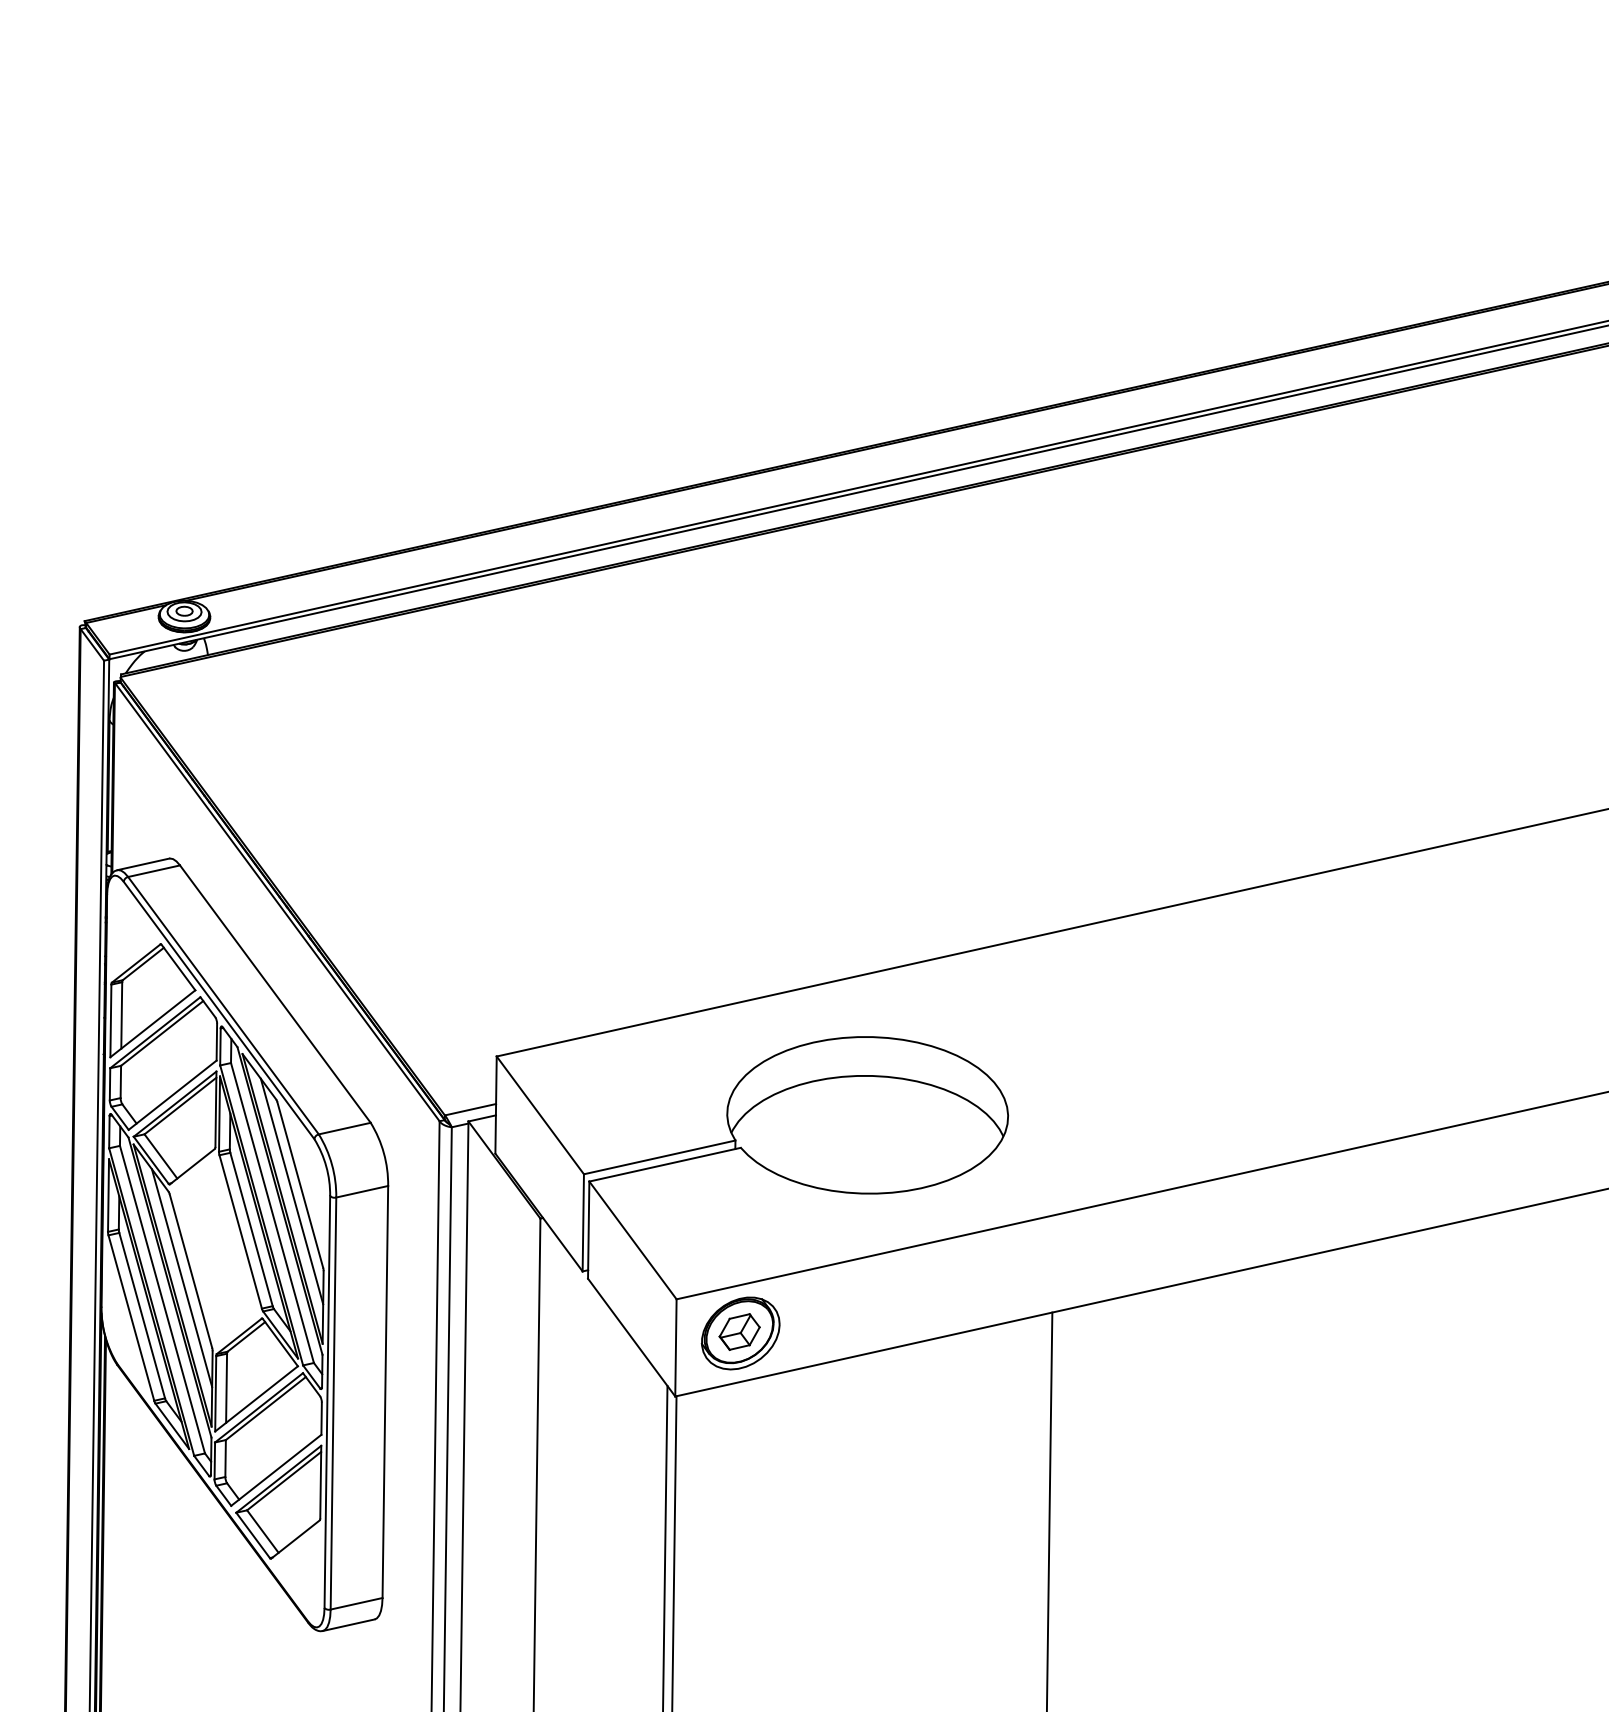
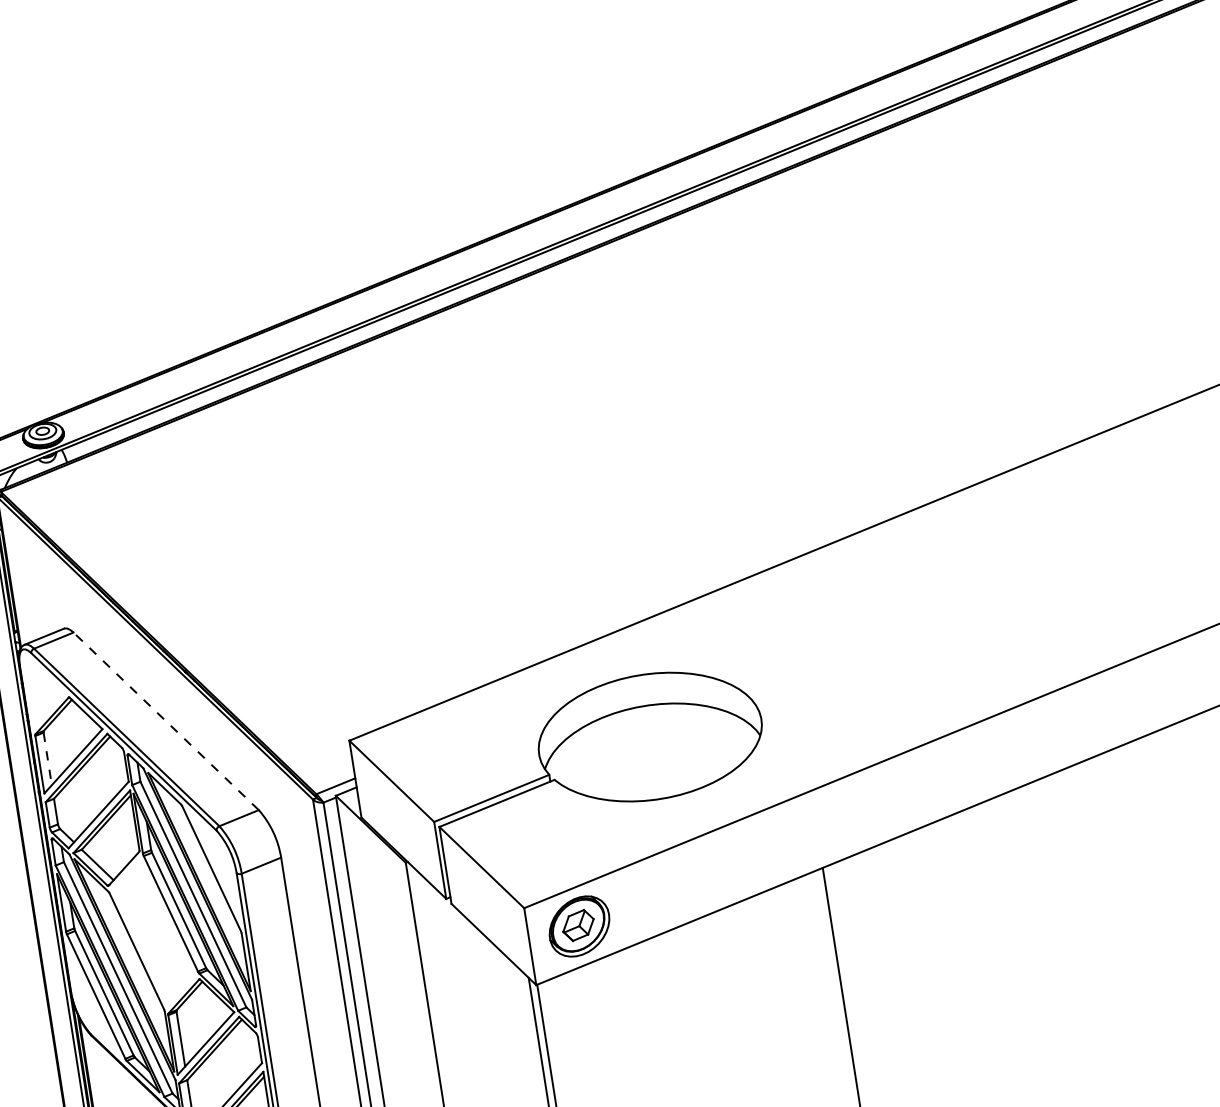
line: (275, 993) -> (166, 720), solid -> dashed
line: (121, 1015) -> (47, 758), solid -> dashed
line: (291, 1191) -> (205, 875), removed
line: (181, 1278) -> (130, 958), removed

